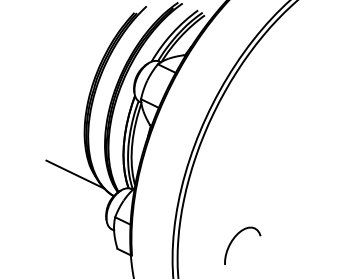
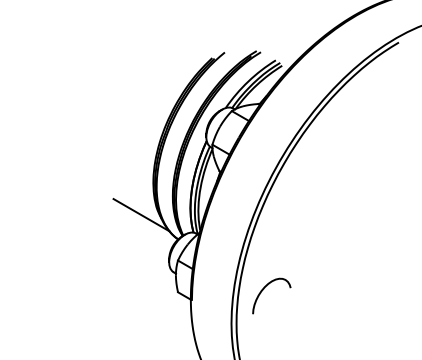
curve: (234, 239) -> (264, 289), moved

